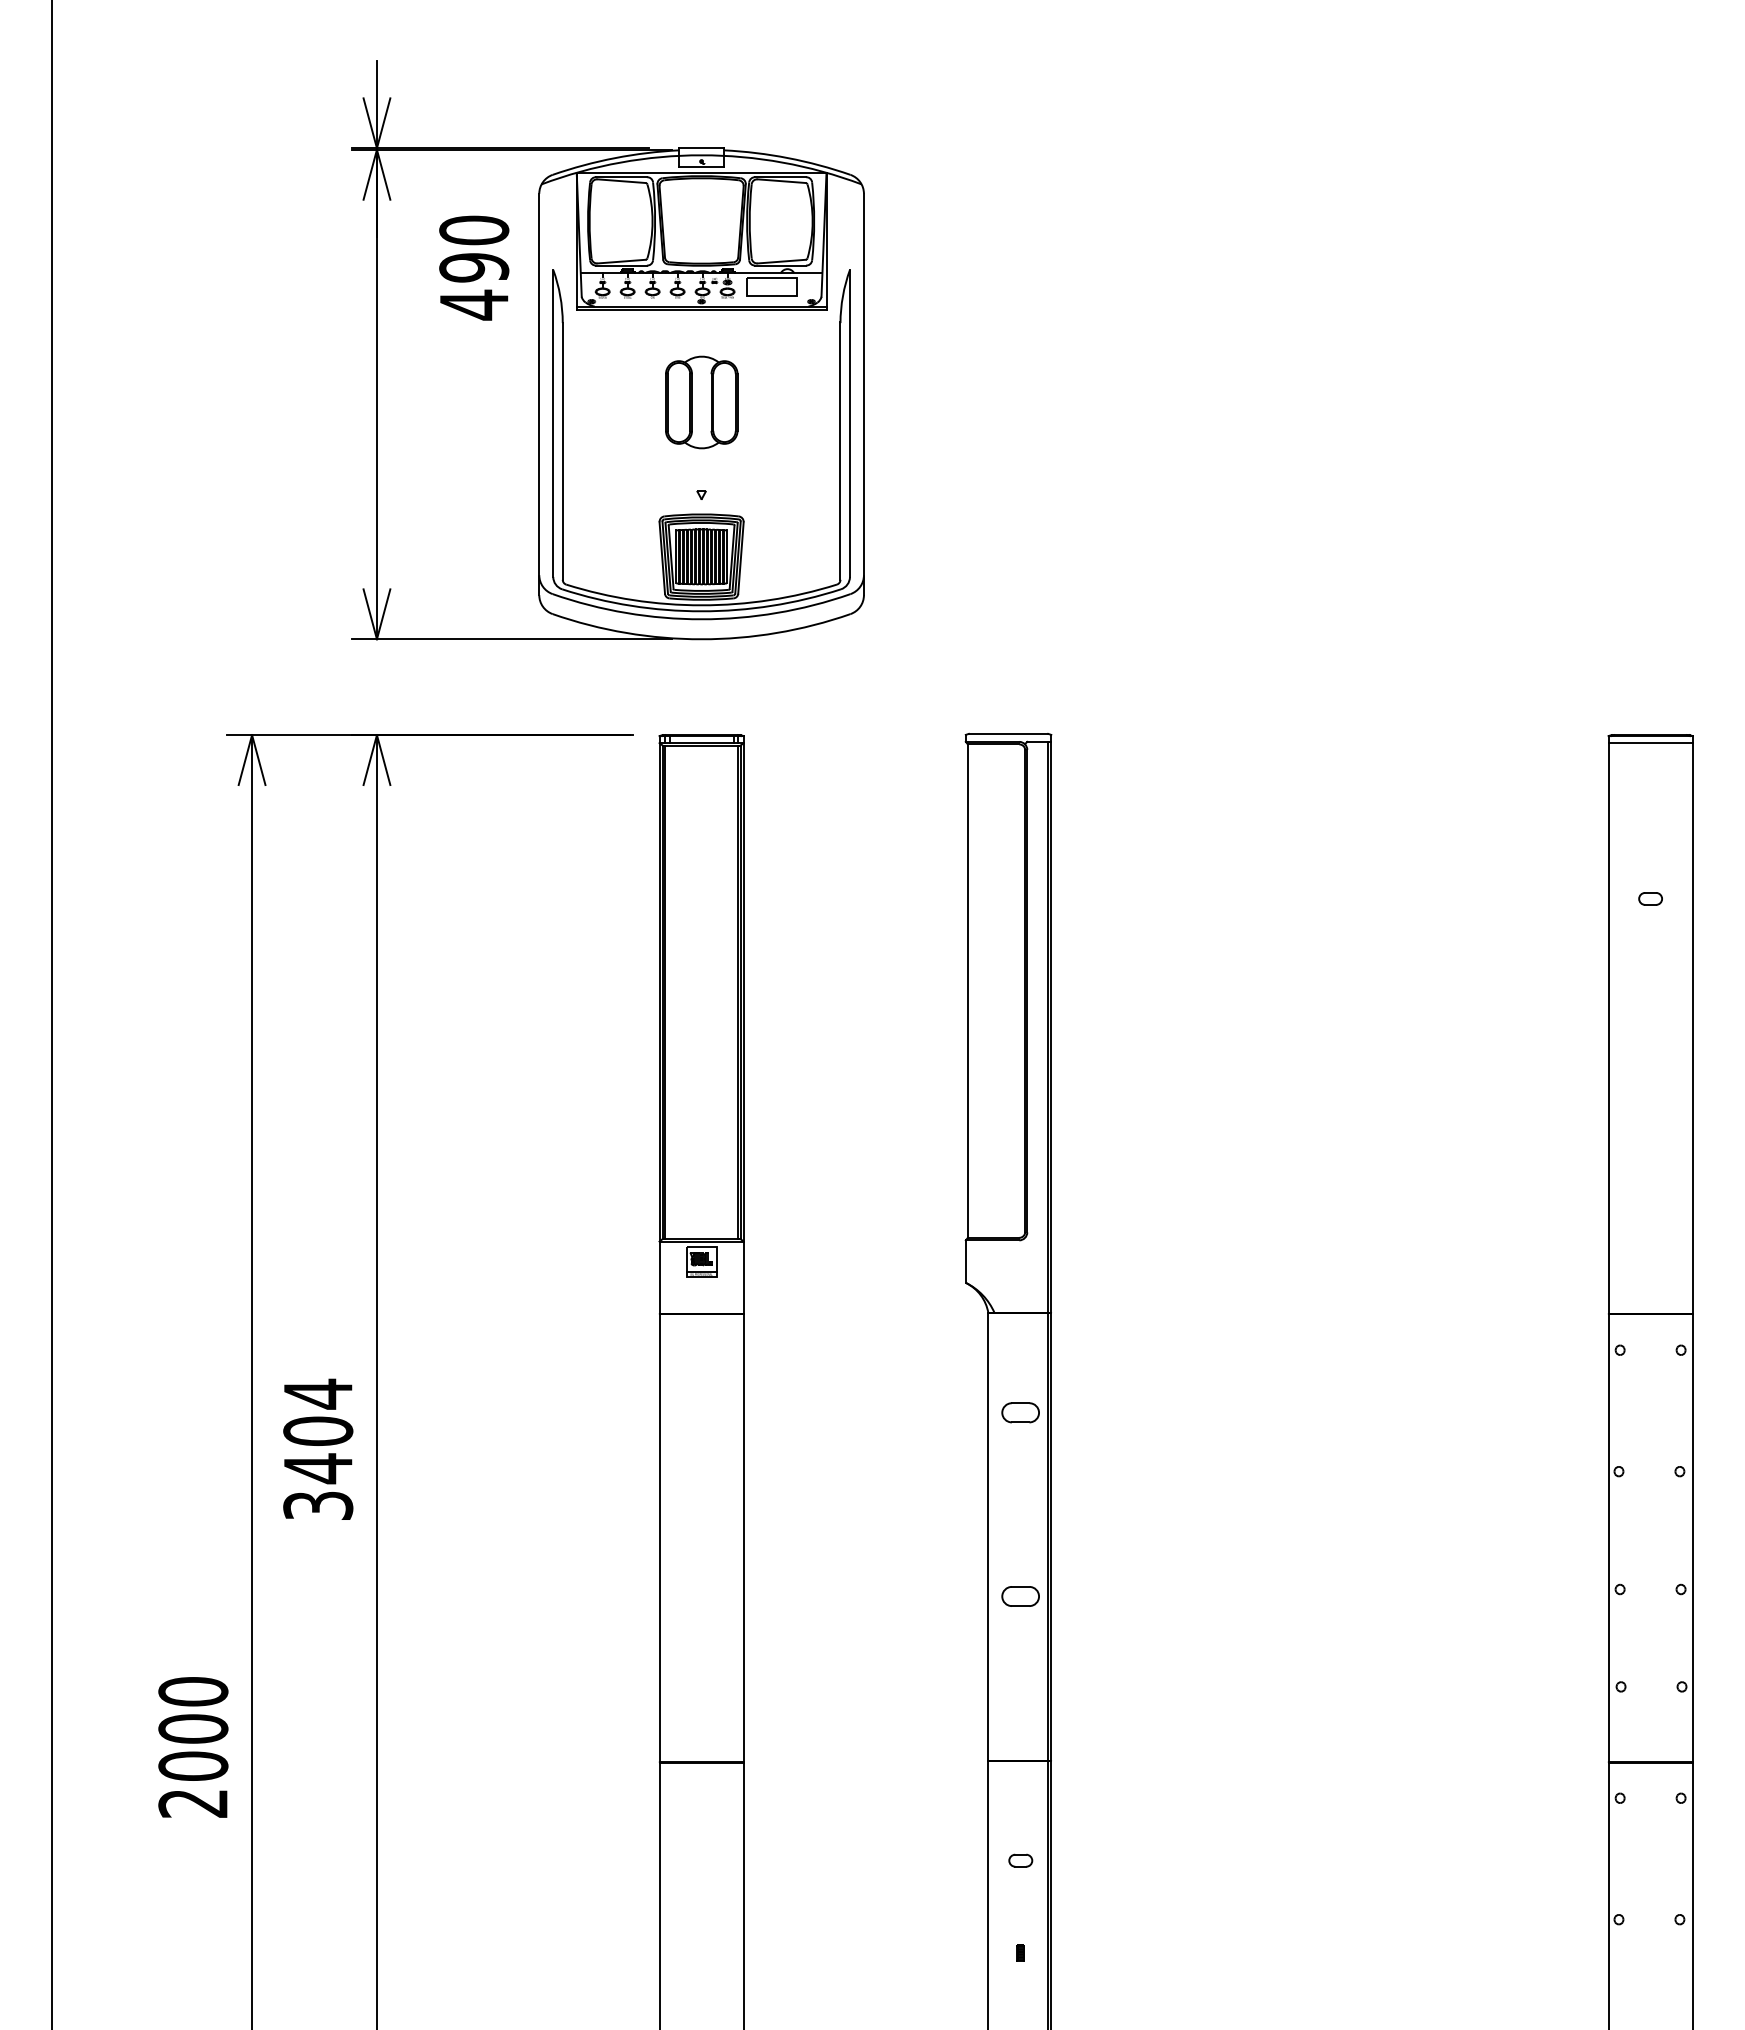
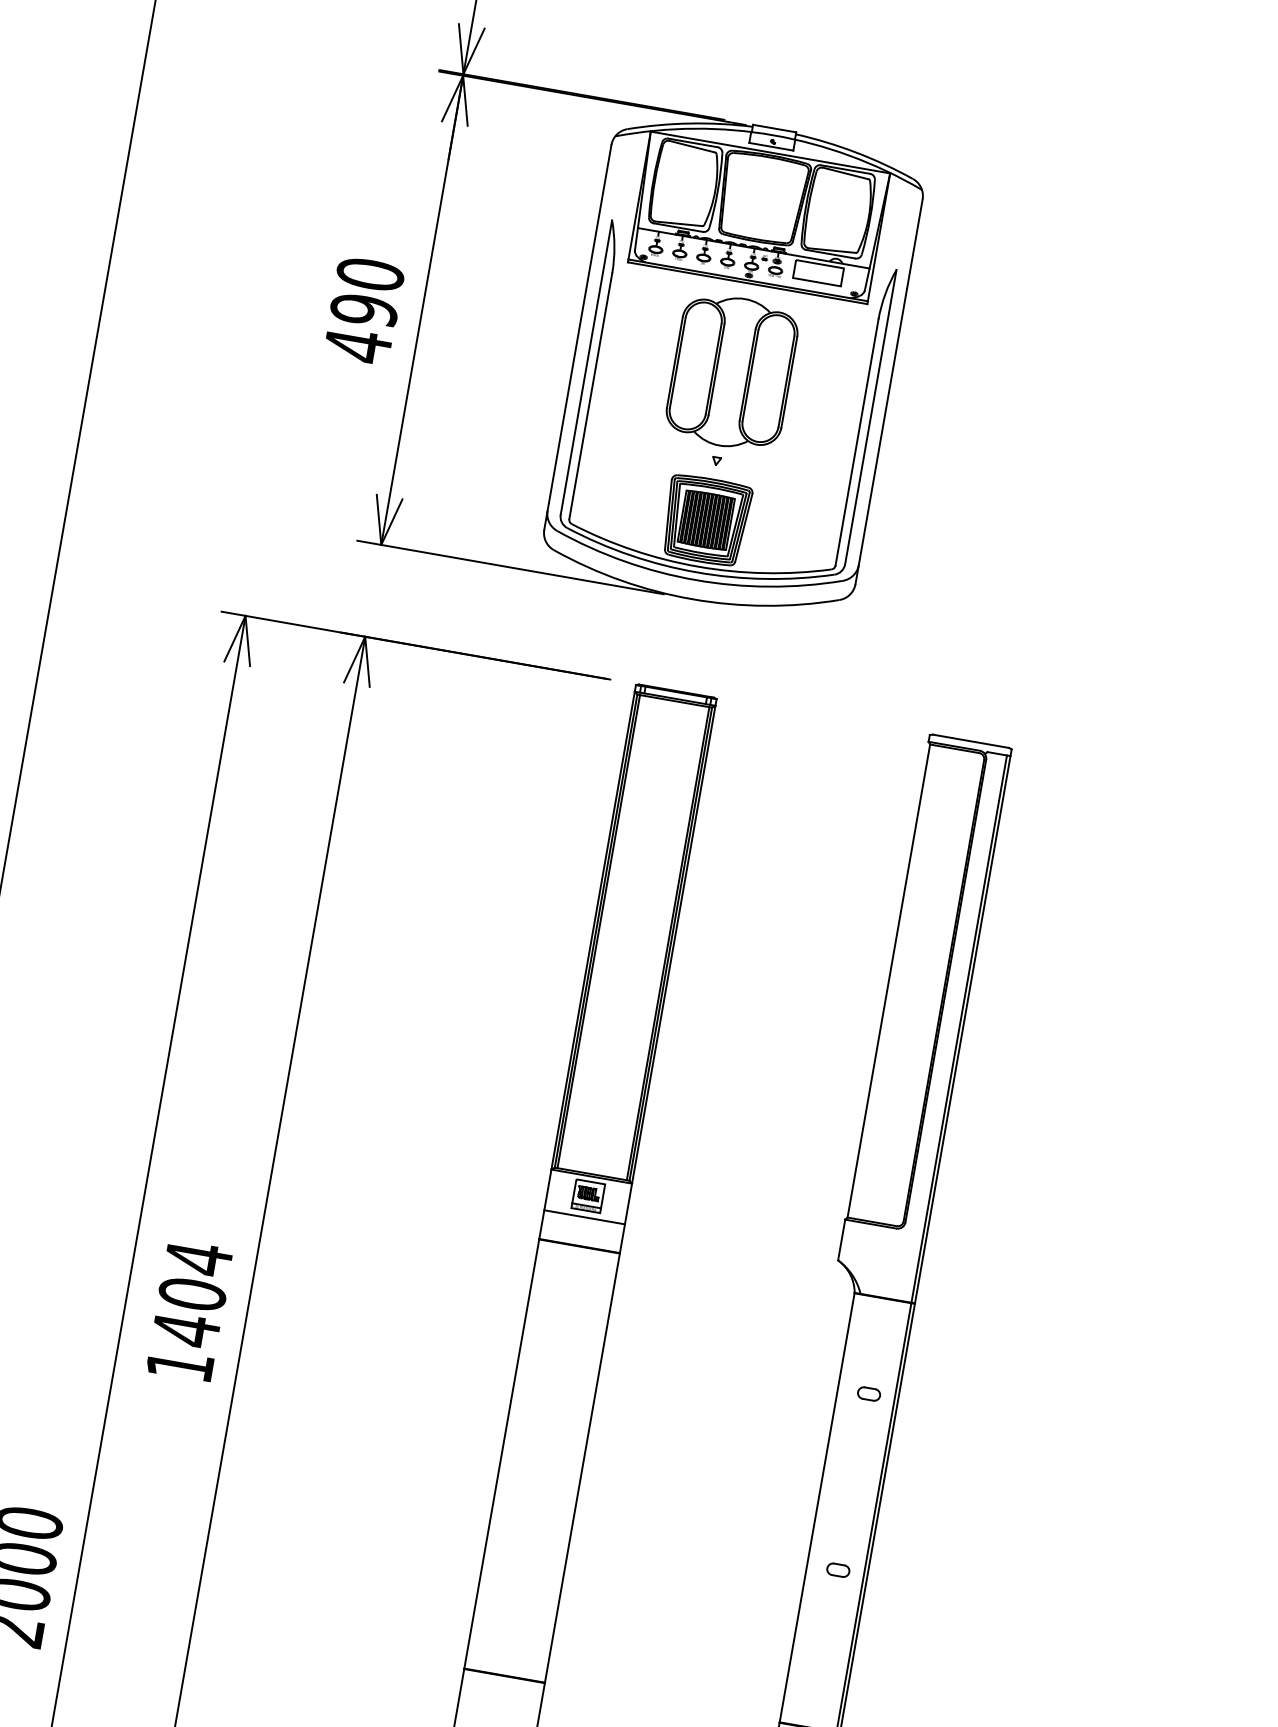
text: (474, 267) -> (364, 310), moved
part: (701, 402) -> (732, 372), size x1.67
line: (701, 1284) -> (584, 1217), added
part: (1020, 1412) -> (868, 1393), size x0.62
text: (318, 1505) -> (180, 1365), 3404 -> 1404
part: (1020, 1596) -> (838, 1570), size x0.62

